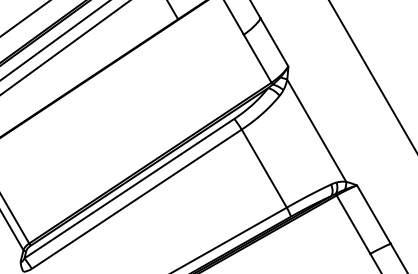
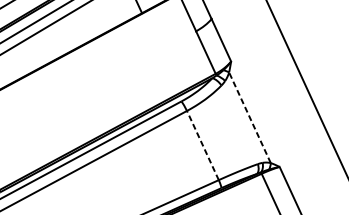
line: (316, 130) -> (249, 117), solid -> dashed
line: (264, 168) -> (203, 145), solid -> dashed

